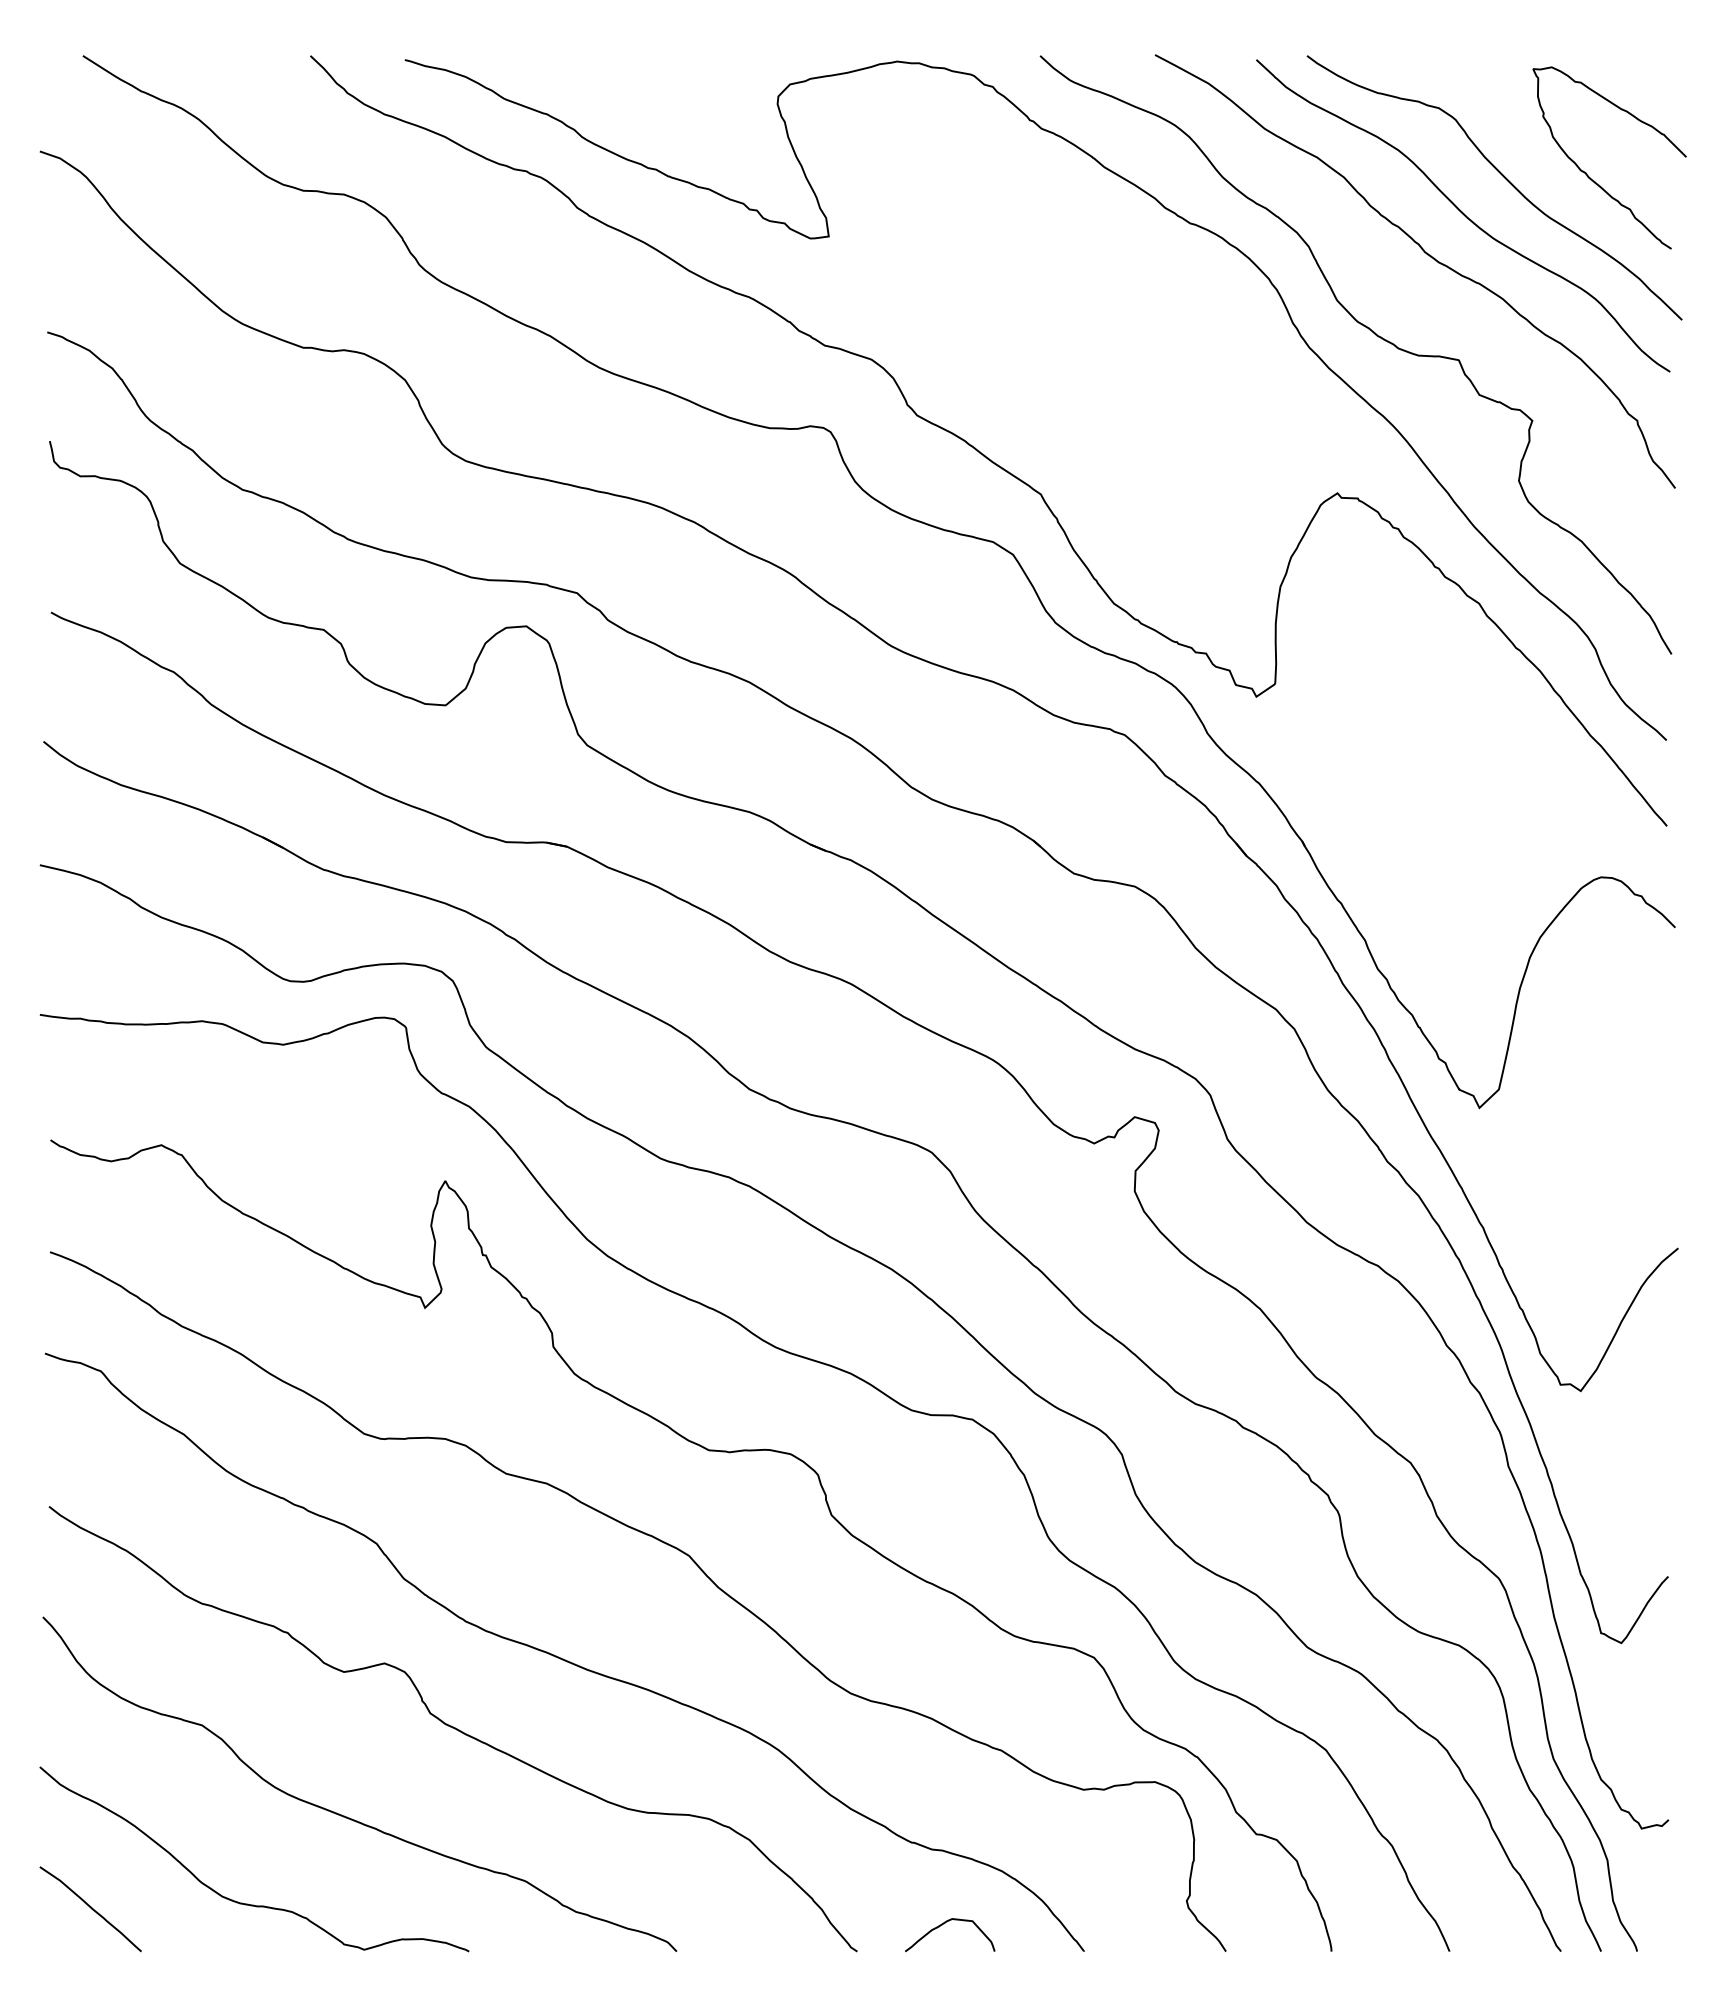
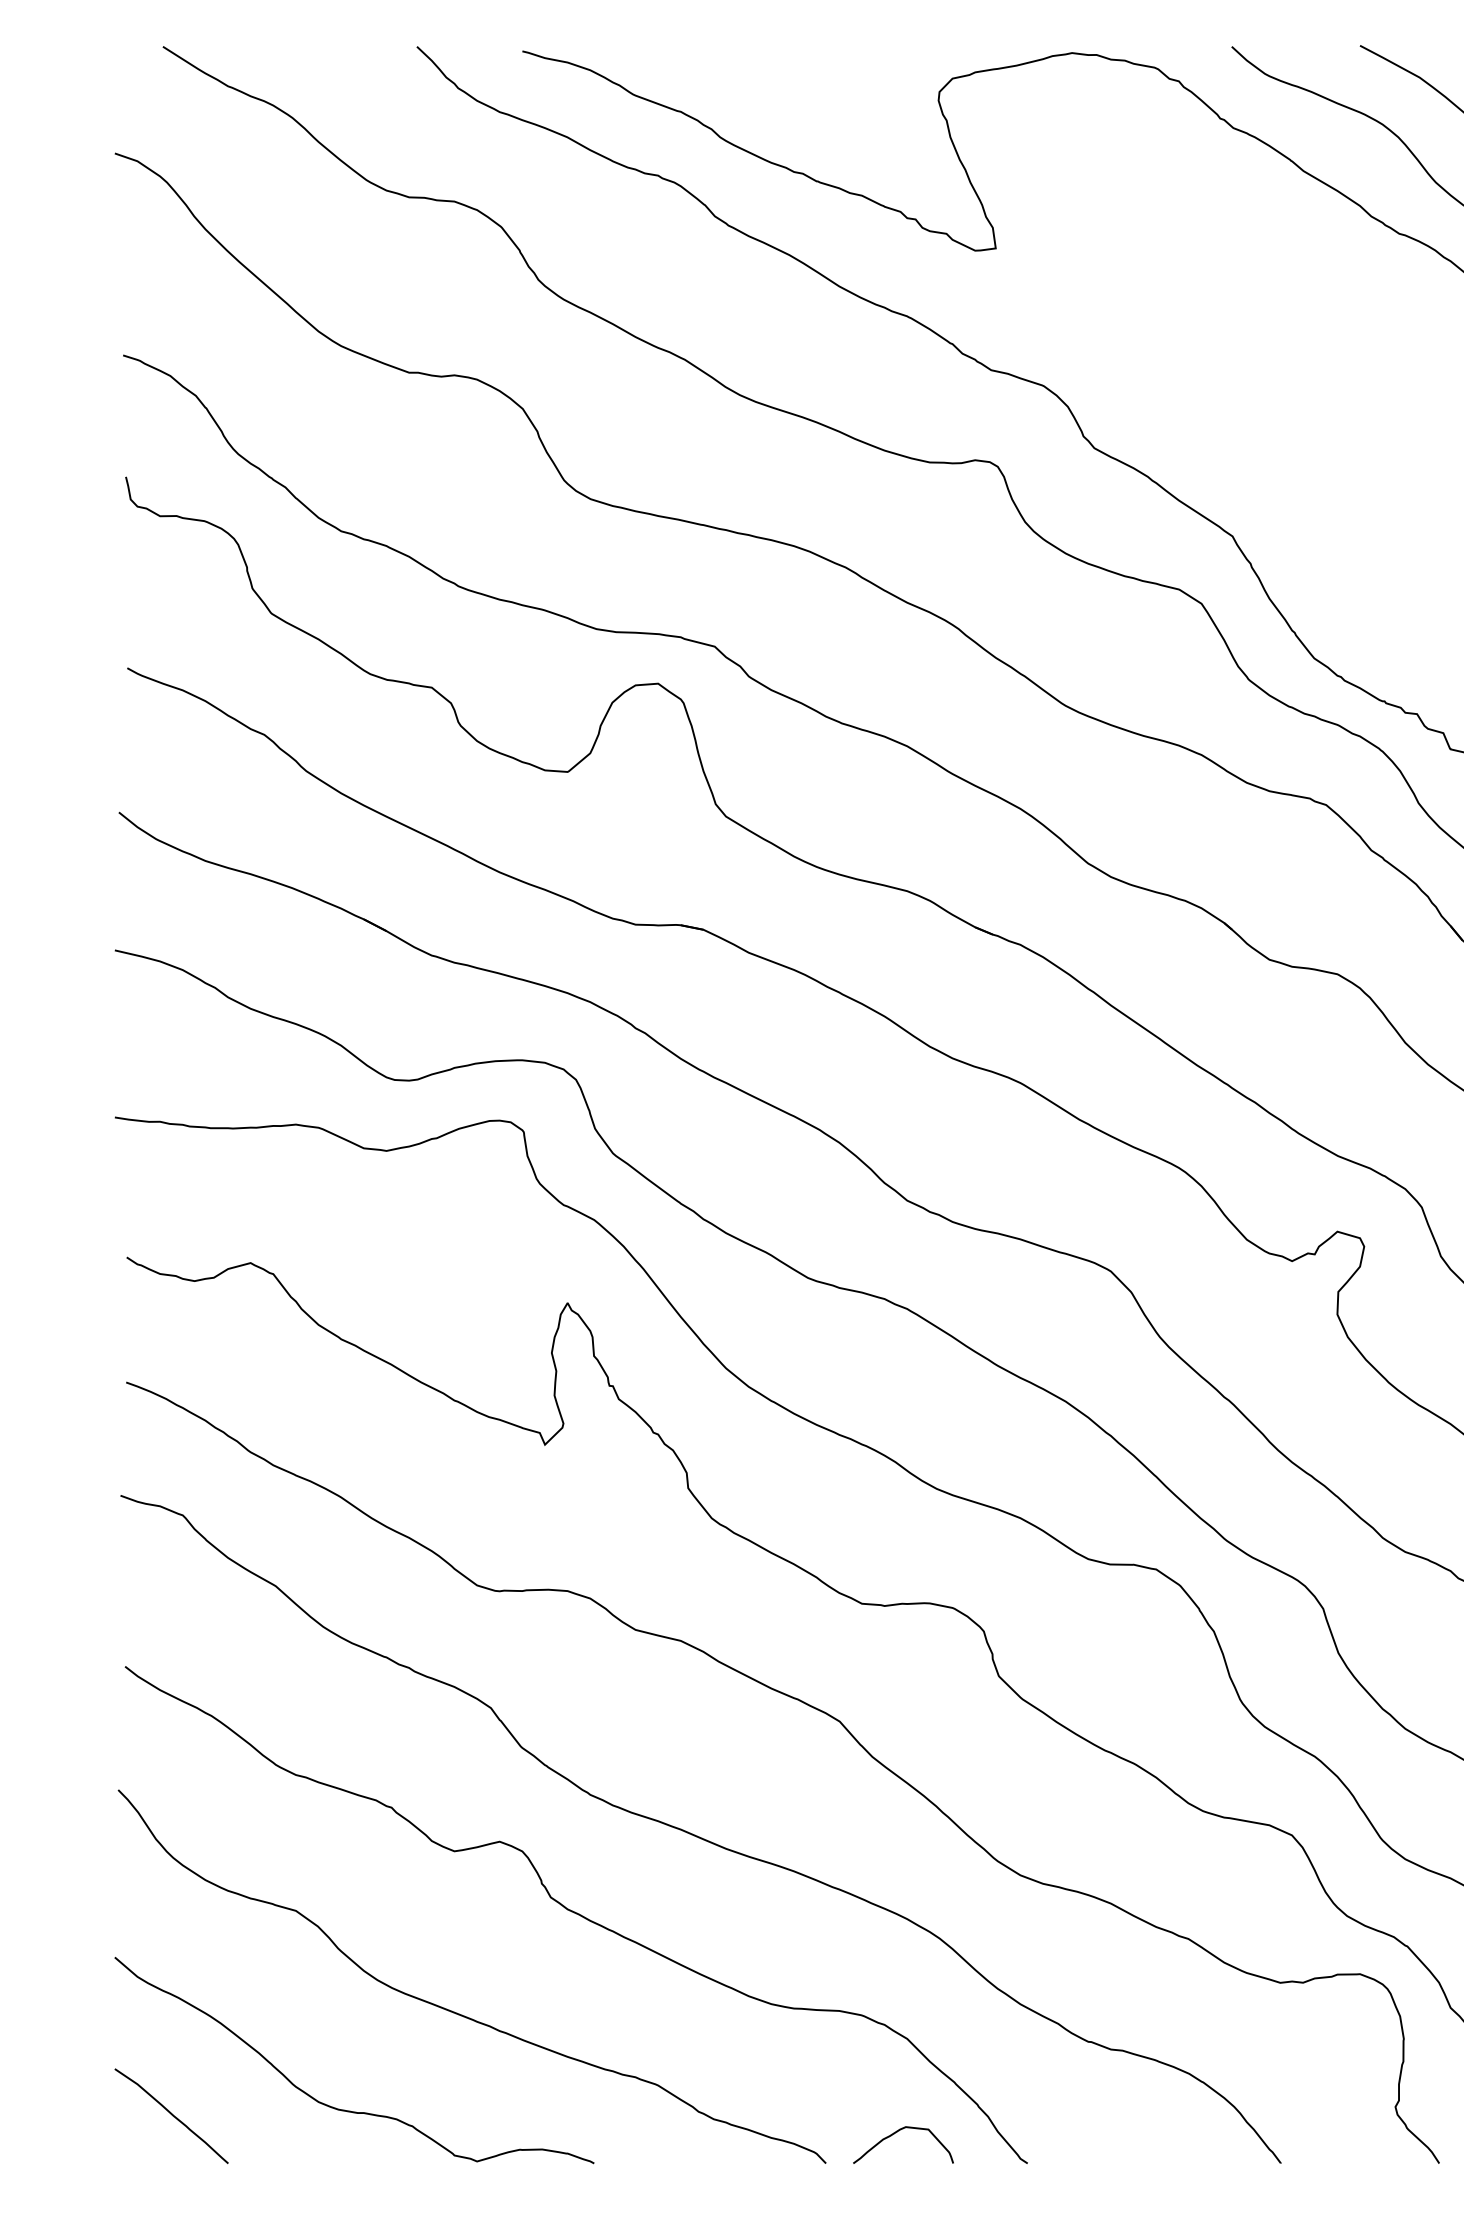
curve: (942, 1925) -> (894, 2134), moved

